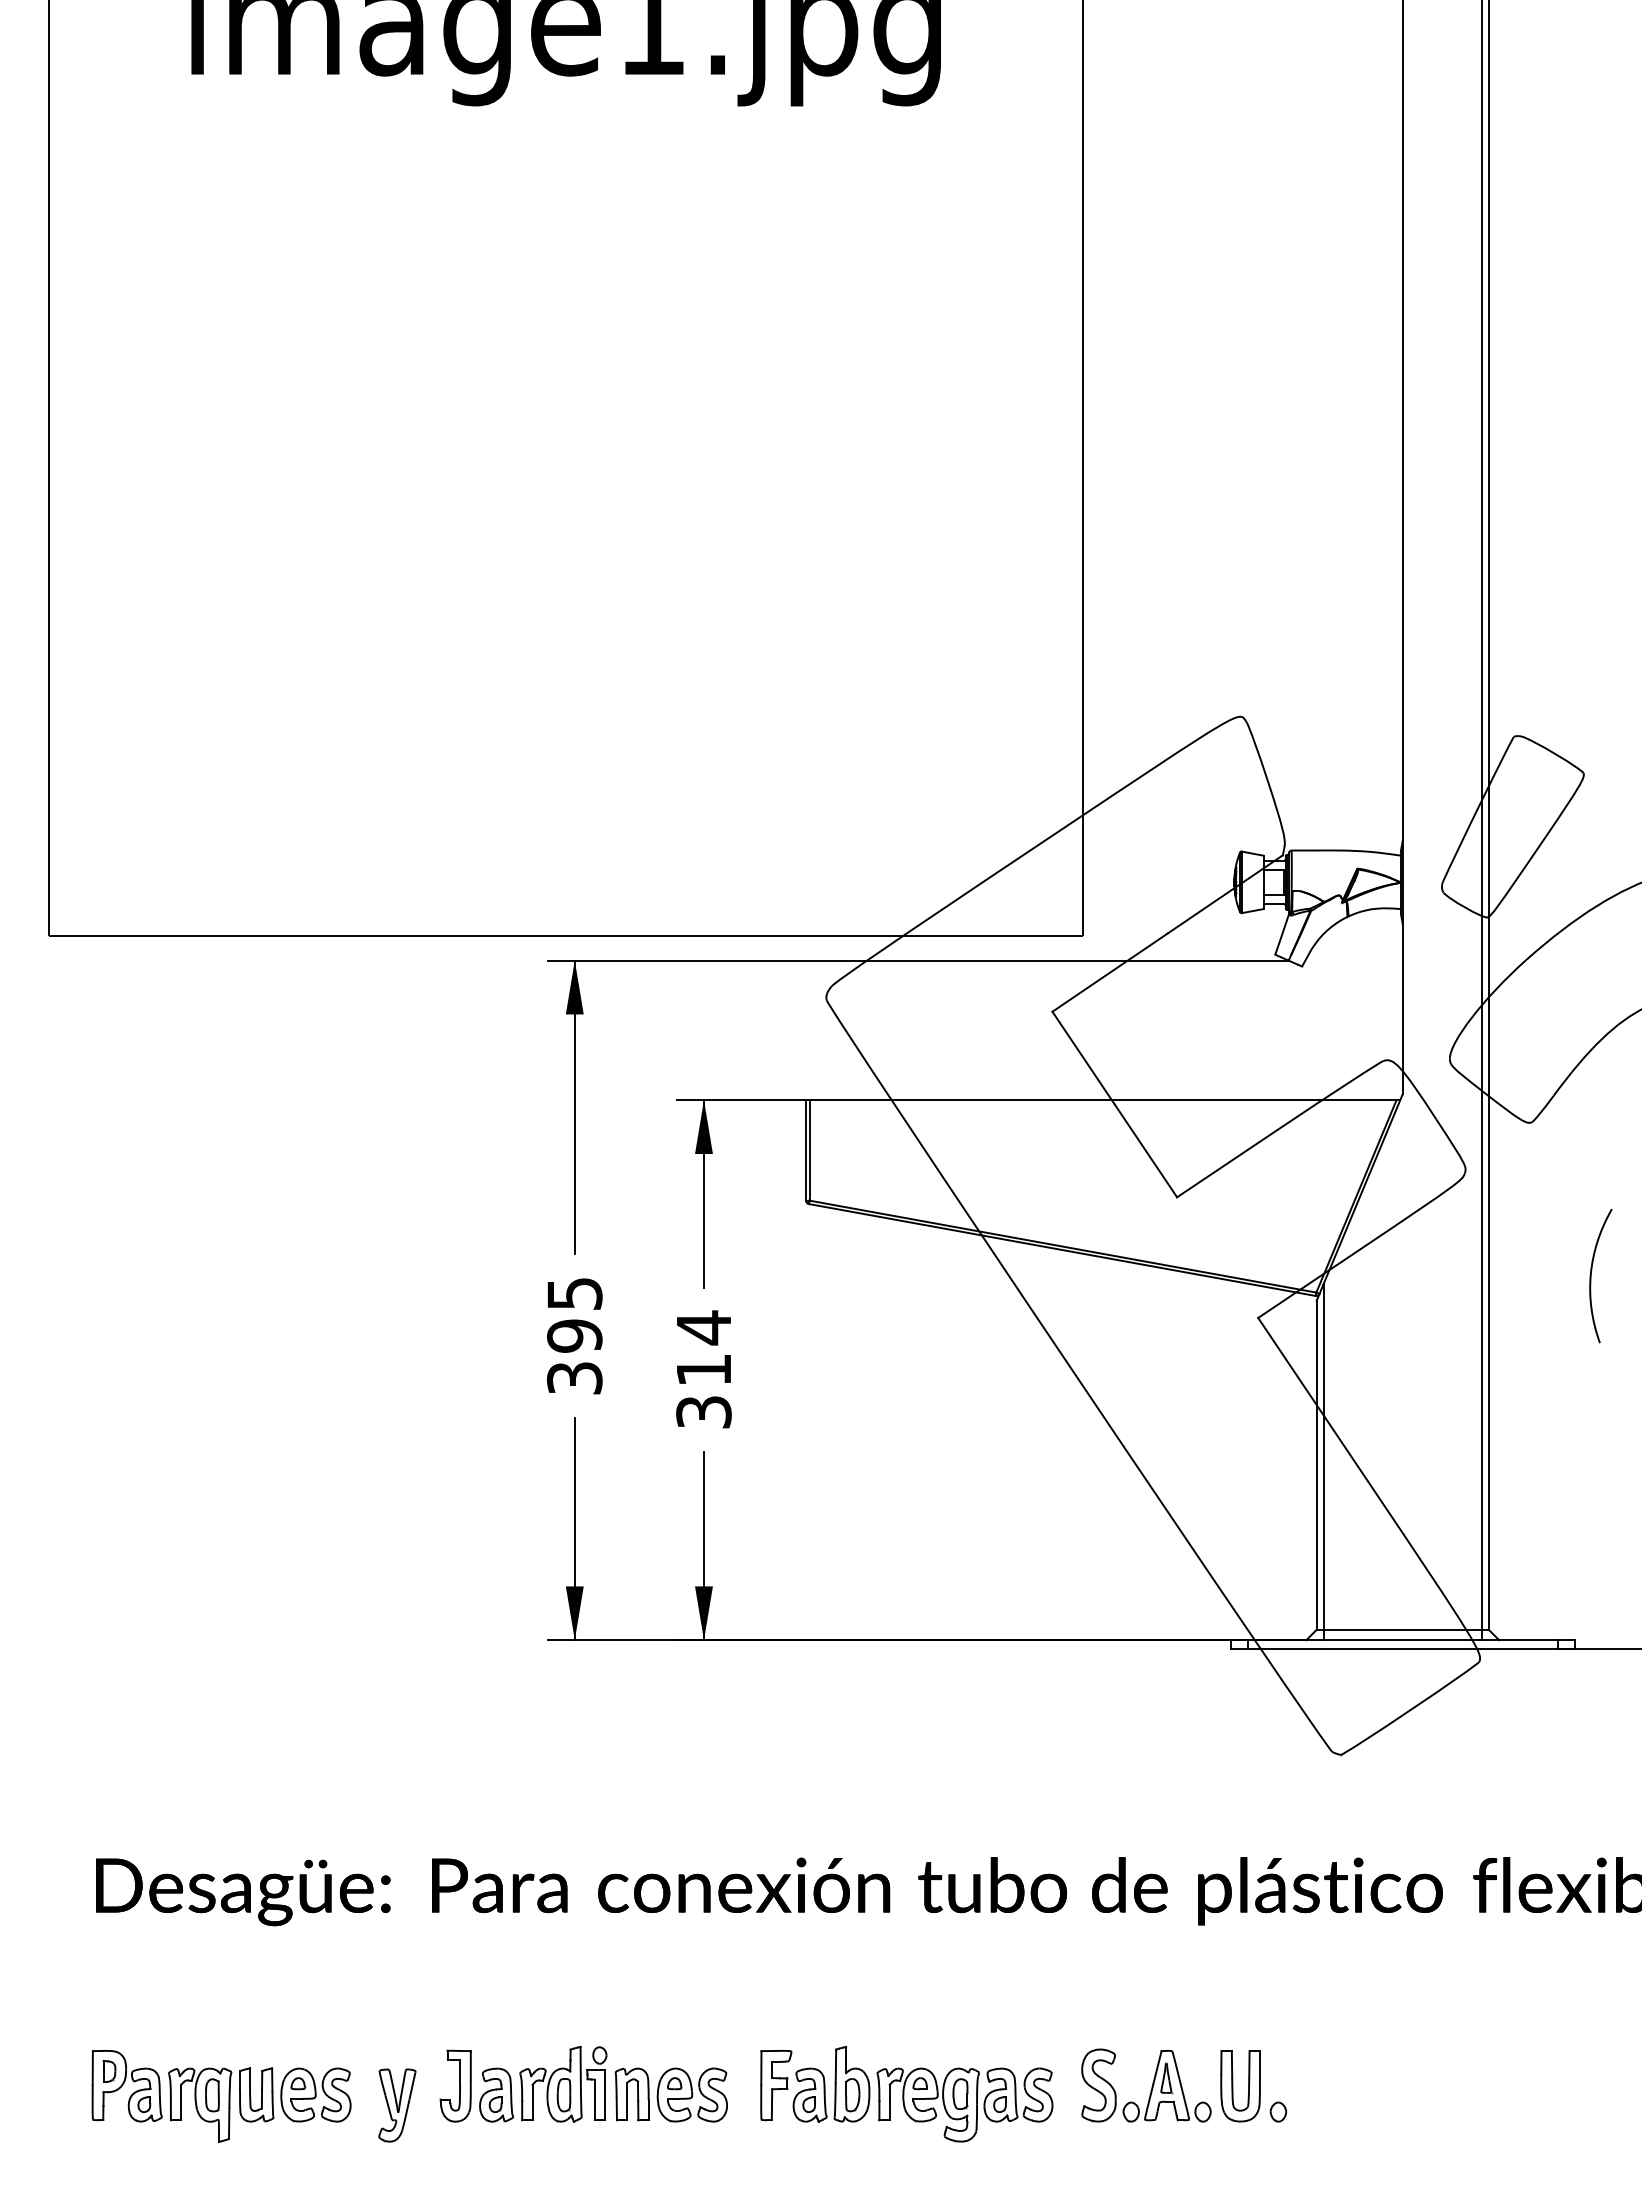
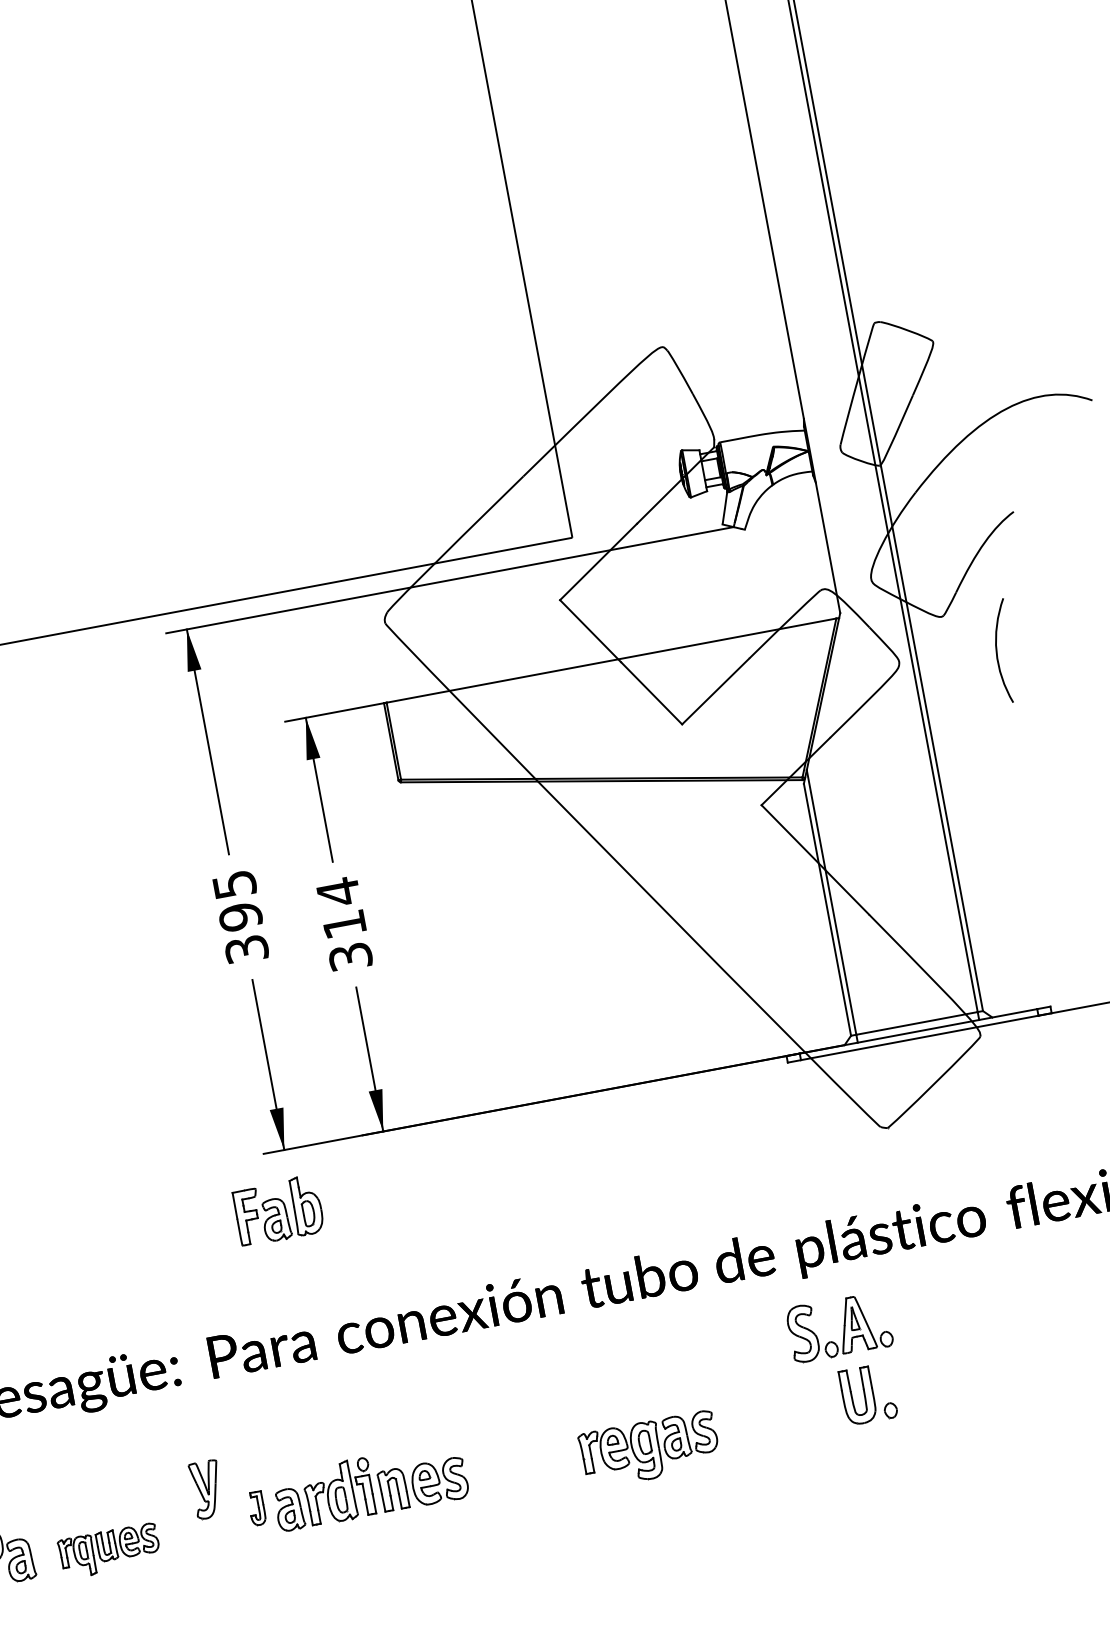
curve: (1591, 1275) -> (997, 652), moved
part: (815, 2084) -> (278, 1210), moved
part: (455, 2085) -> (256, 1508), size x0.6
part: (1146, 2085) -> (839, 1326), moved
part: (259, 2104) -> (109, 1550), size x0.7
part: (397, 2105) -> (207, 1489), moved

